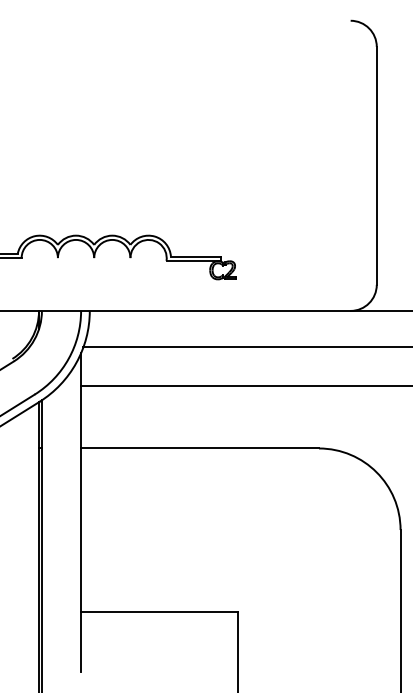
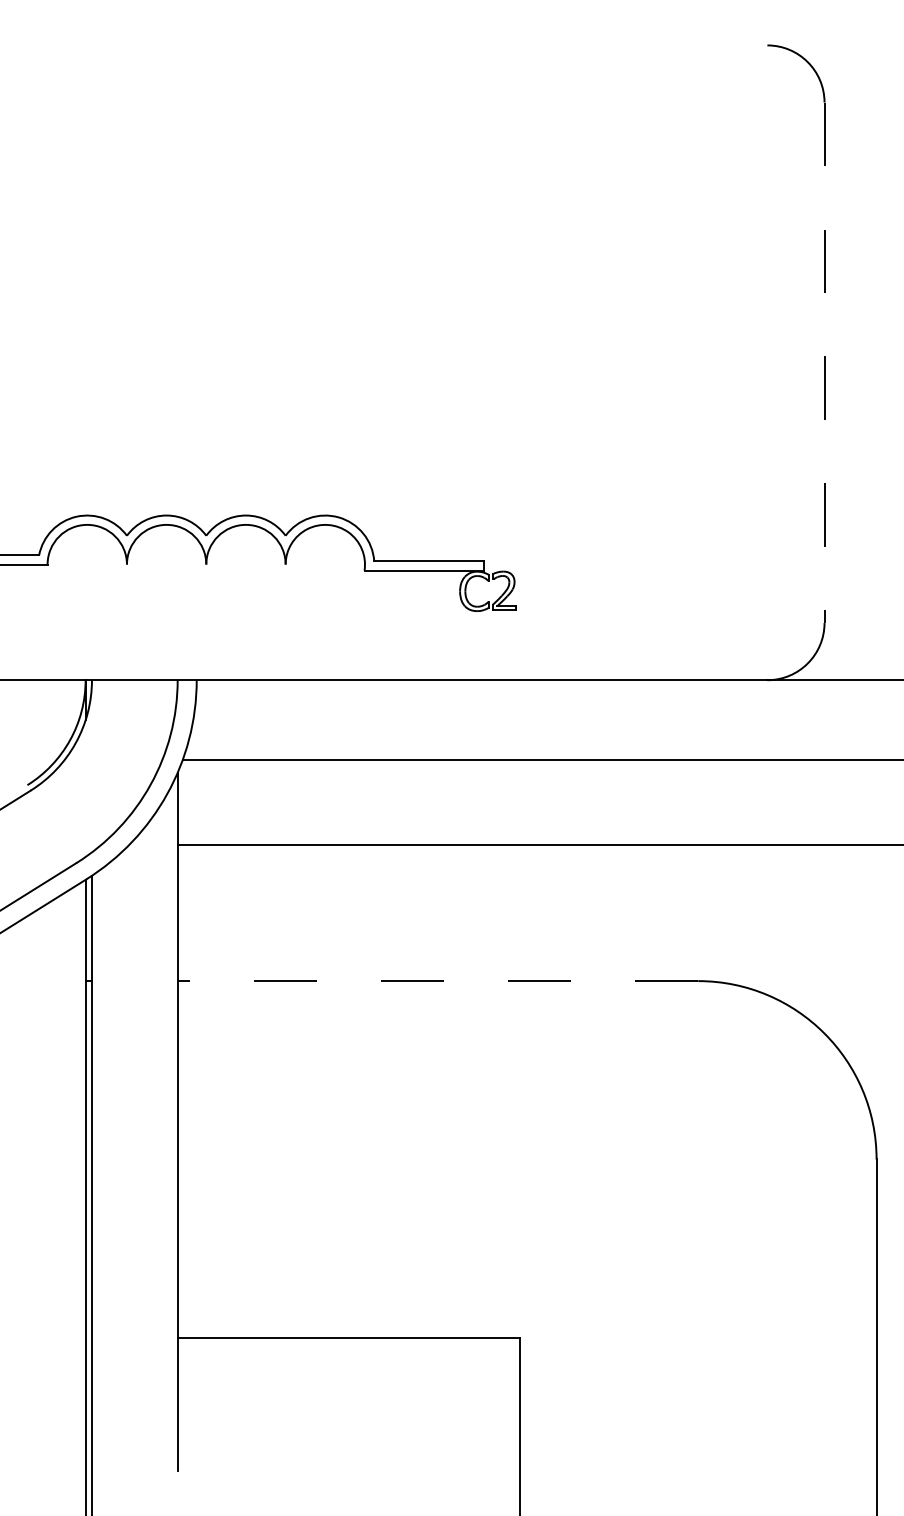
line: (376, 165) -> (823, 362), solid -> dashed
line: (200, 448) -> (438, 981), solid -> dashed

